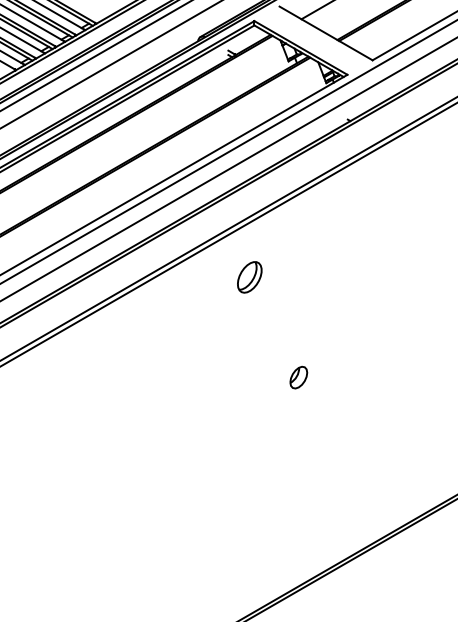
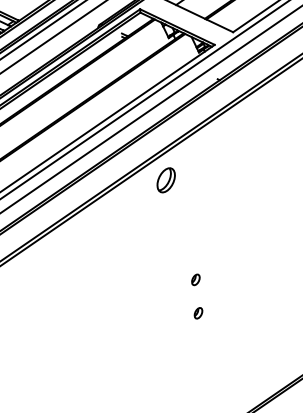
part: (249, 277) -> (166, 180), moved
part: (299, 376) -> (196, 279), size x0.62
part: (299, 420) -> (198, 312), added

